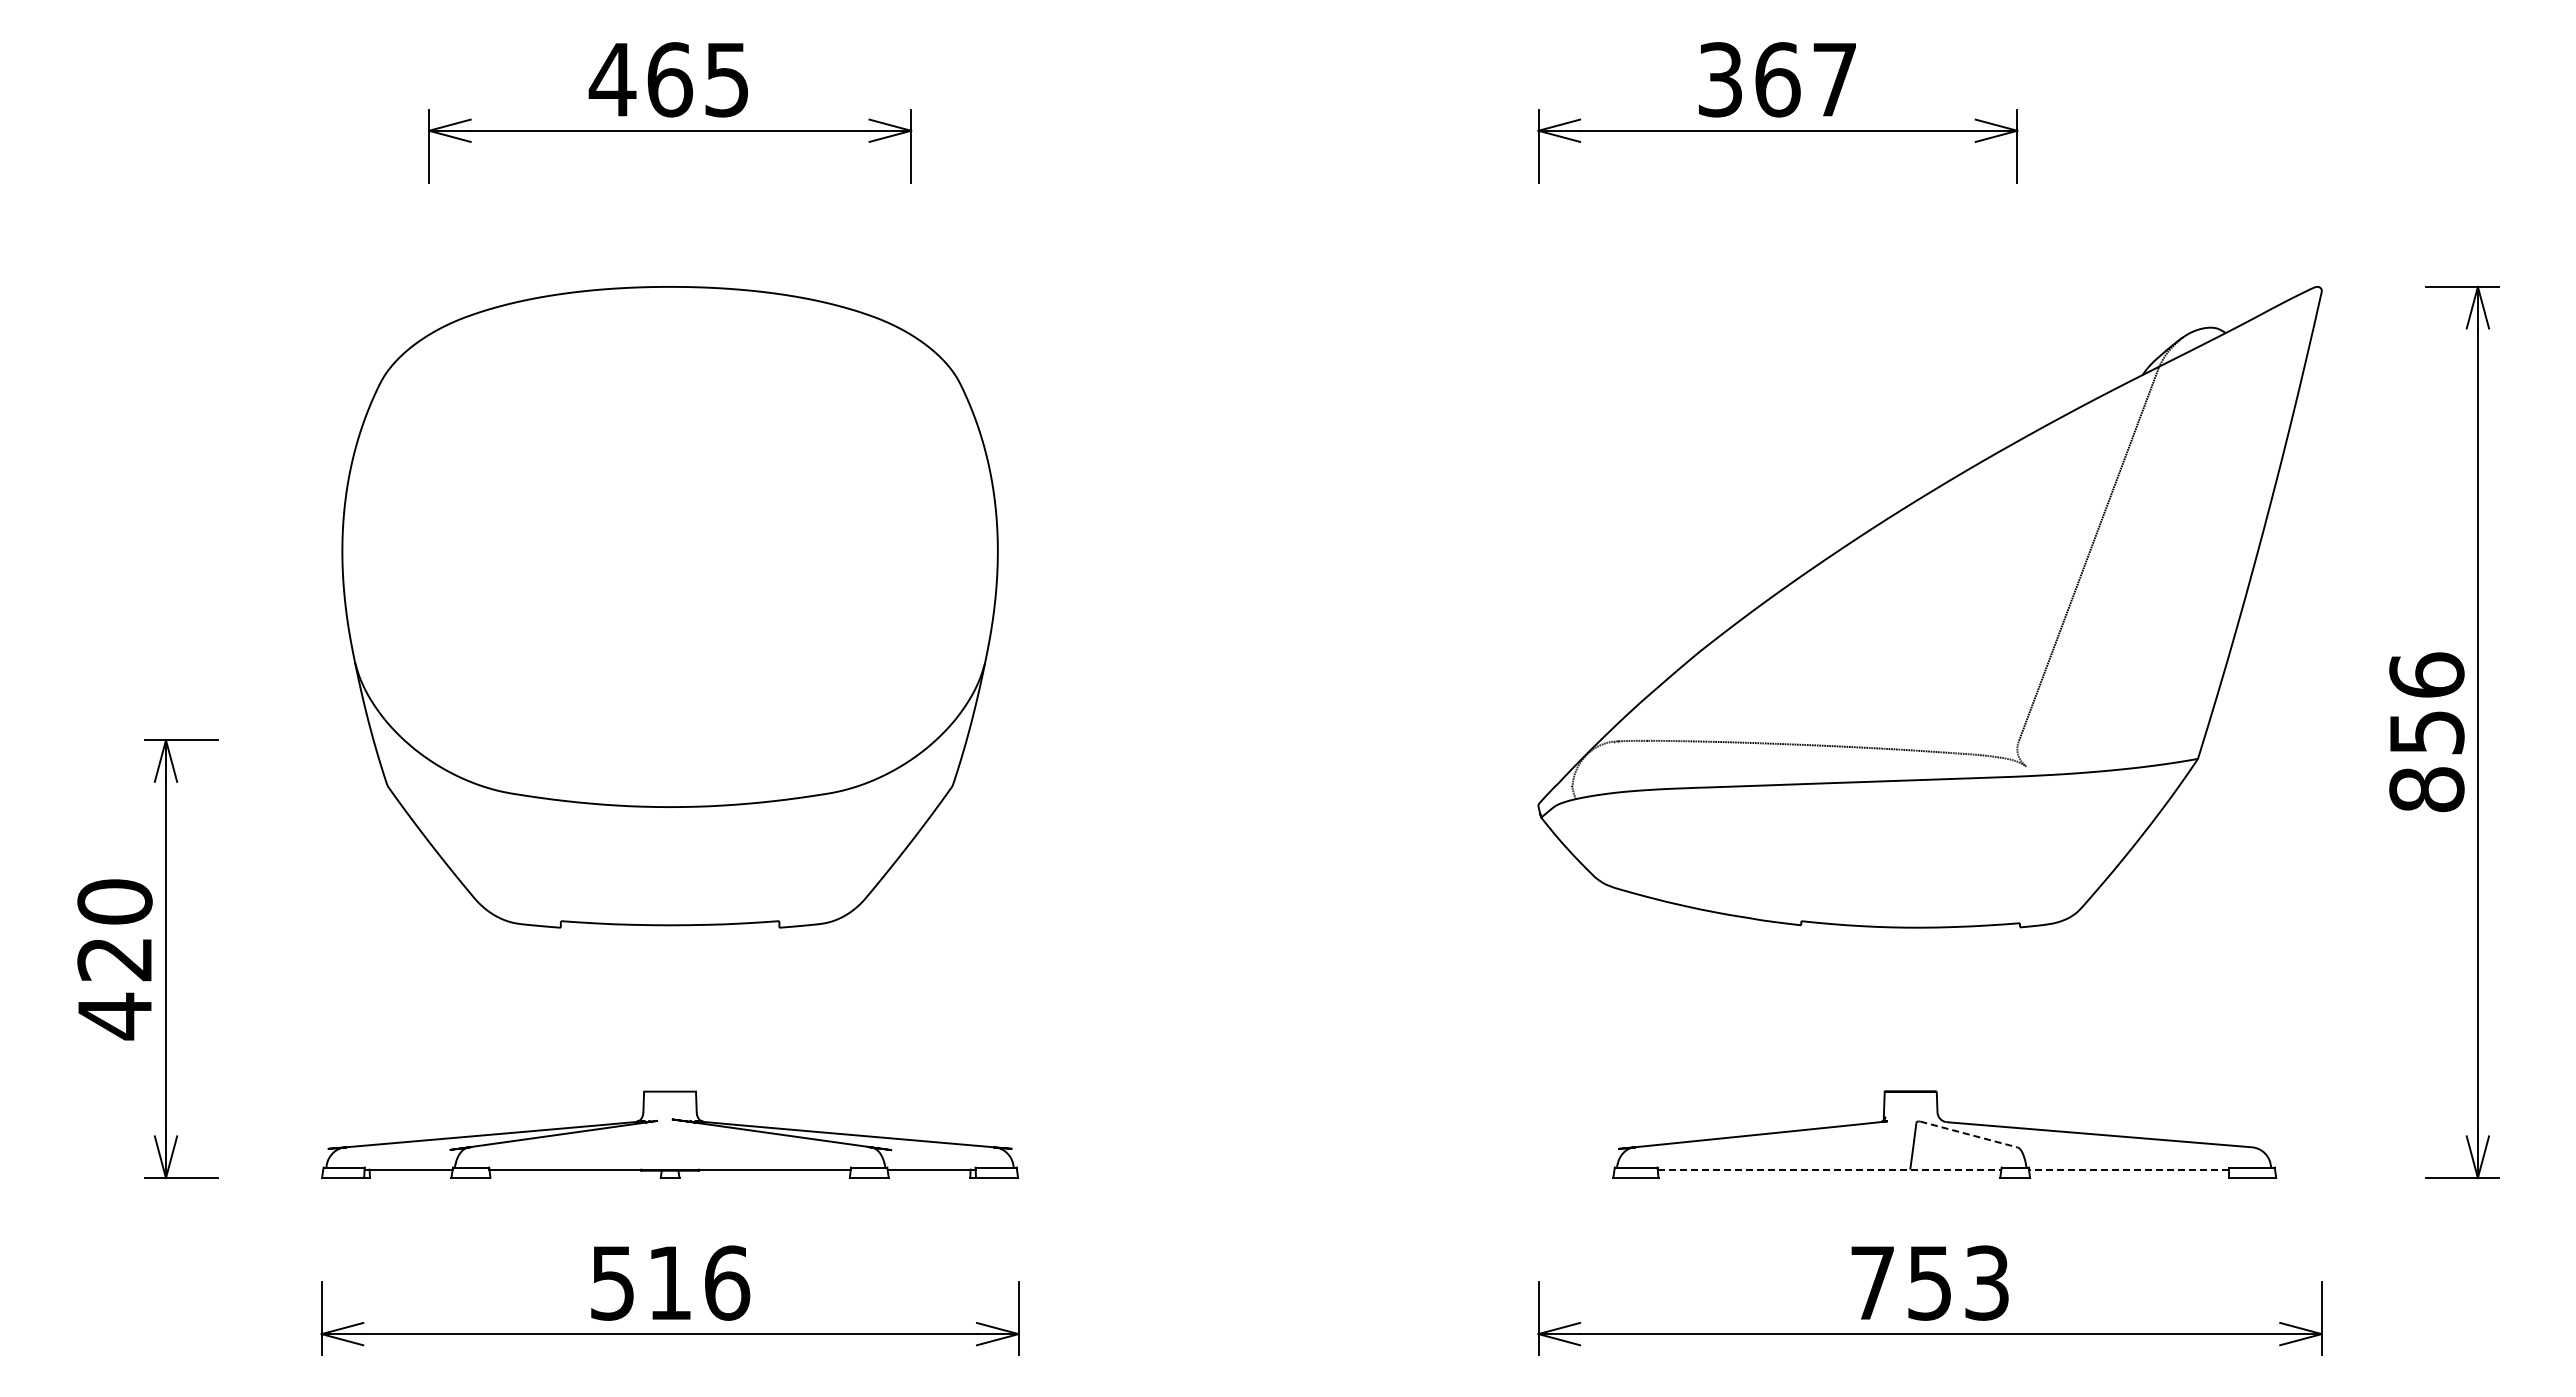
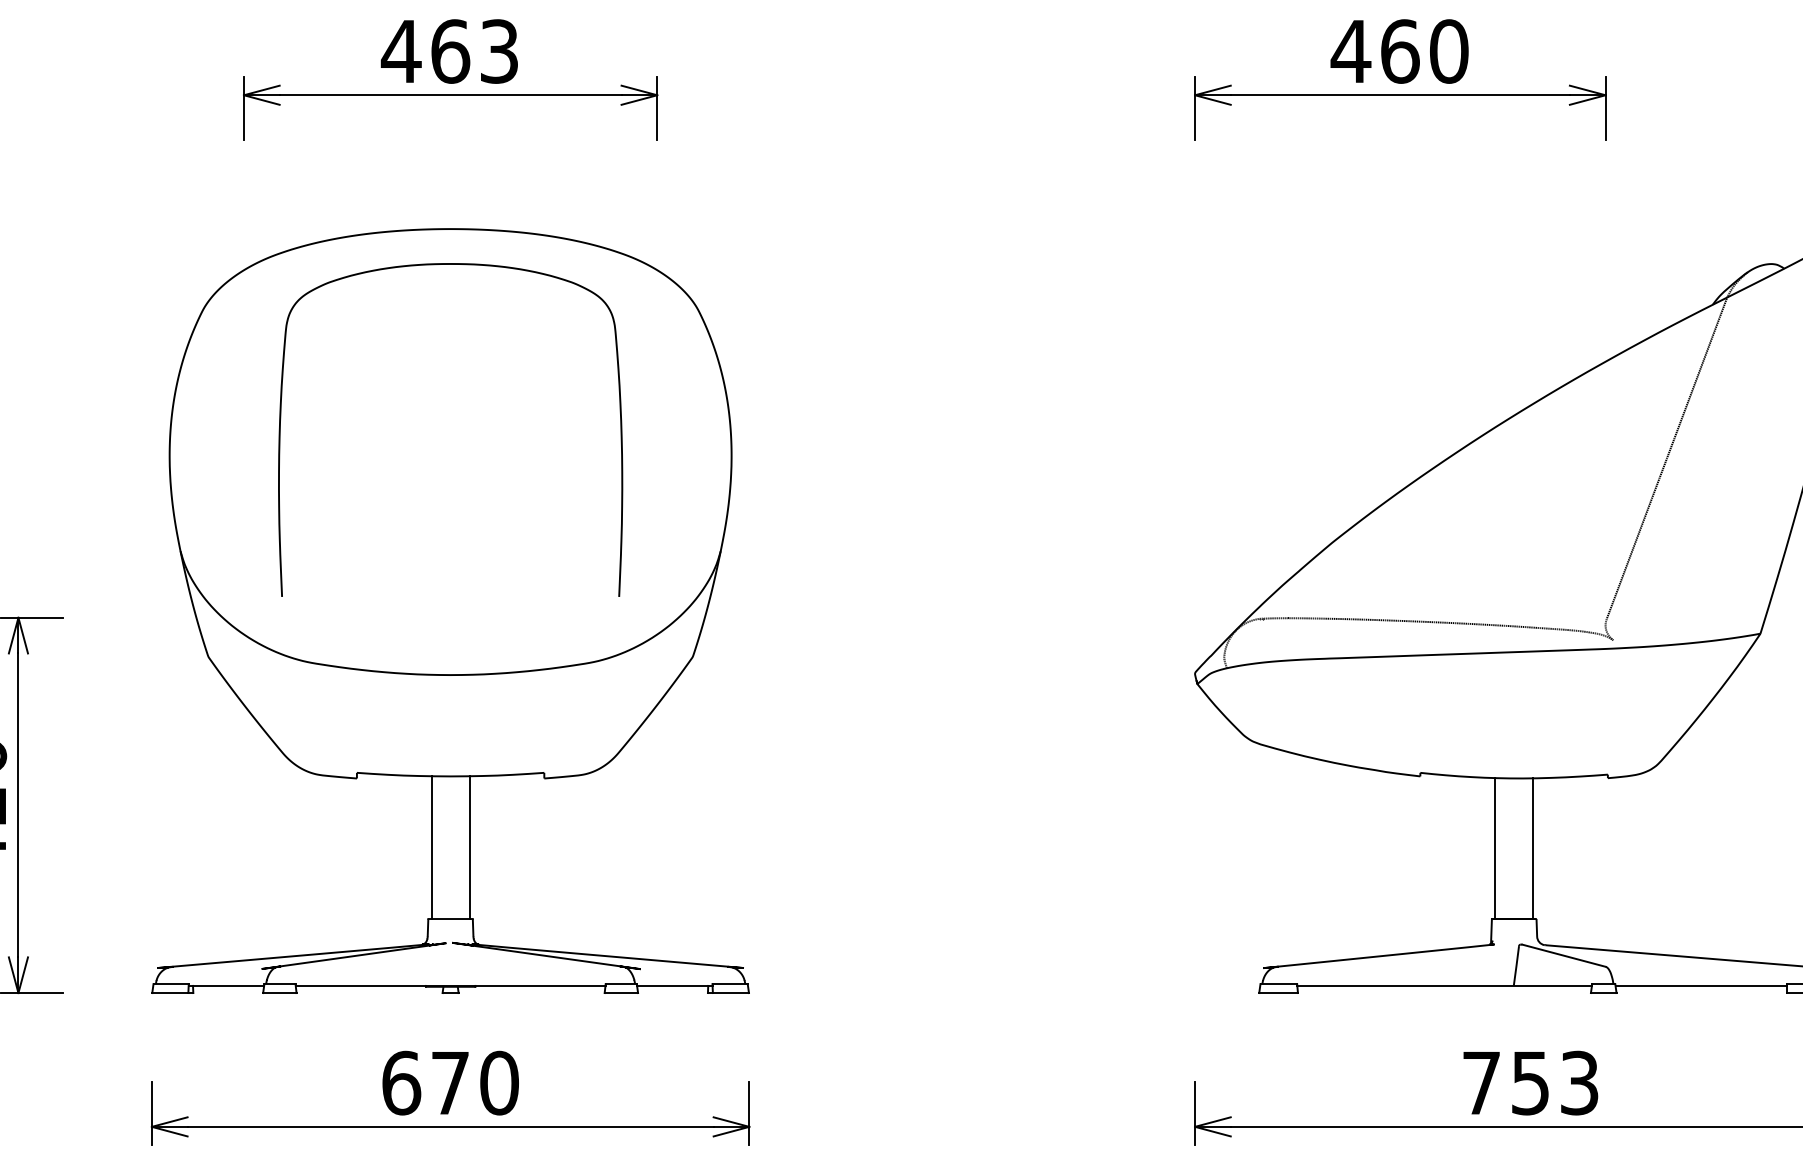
text: (726, 79) -> (498, 51), 465 -> 463
text: (1776, 79) -> (1399, 51), 367 -> 460
part: (670, 328) -> (450, 264), added
line: (648, 1008) -> (432, 847), added
line: (692, 1008) -> (469, 847), added
line: (1888, 1009) -> (1495, 848), added
line: (1932, 1009) -> (1532, 848), added
line: (1969, 1134) -> (1564, 955), dashed -> solid
line: (1829, 1169) -> (1444, 985), dashed -> solid
line: (2128, 1169) -> (1700, 985), dashed -> solid
text: (670, 1282) -> (450, 1082), 516 -> 670

